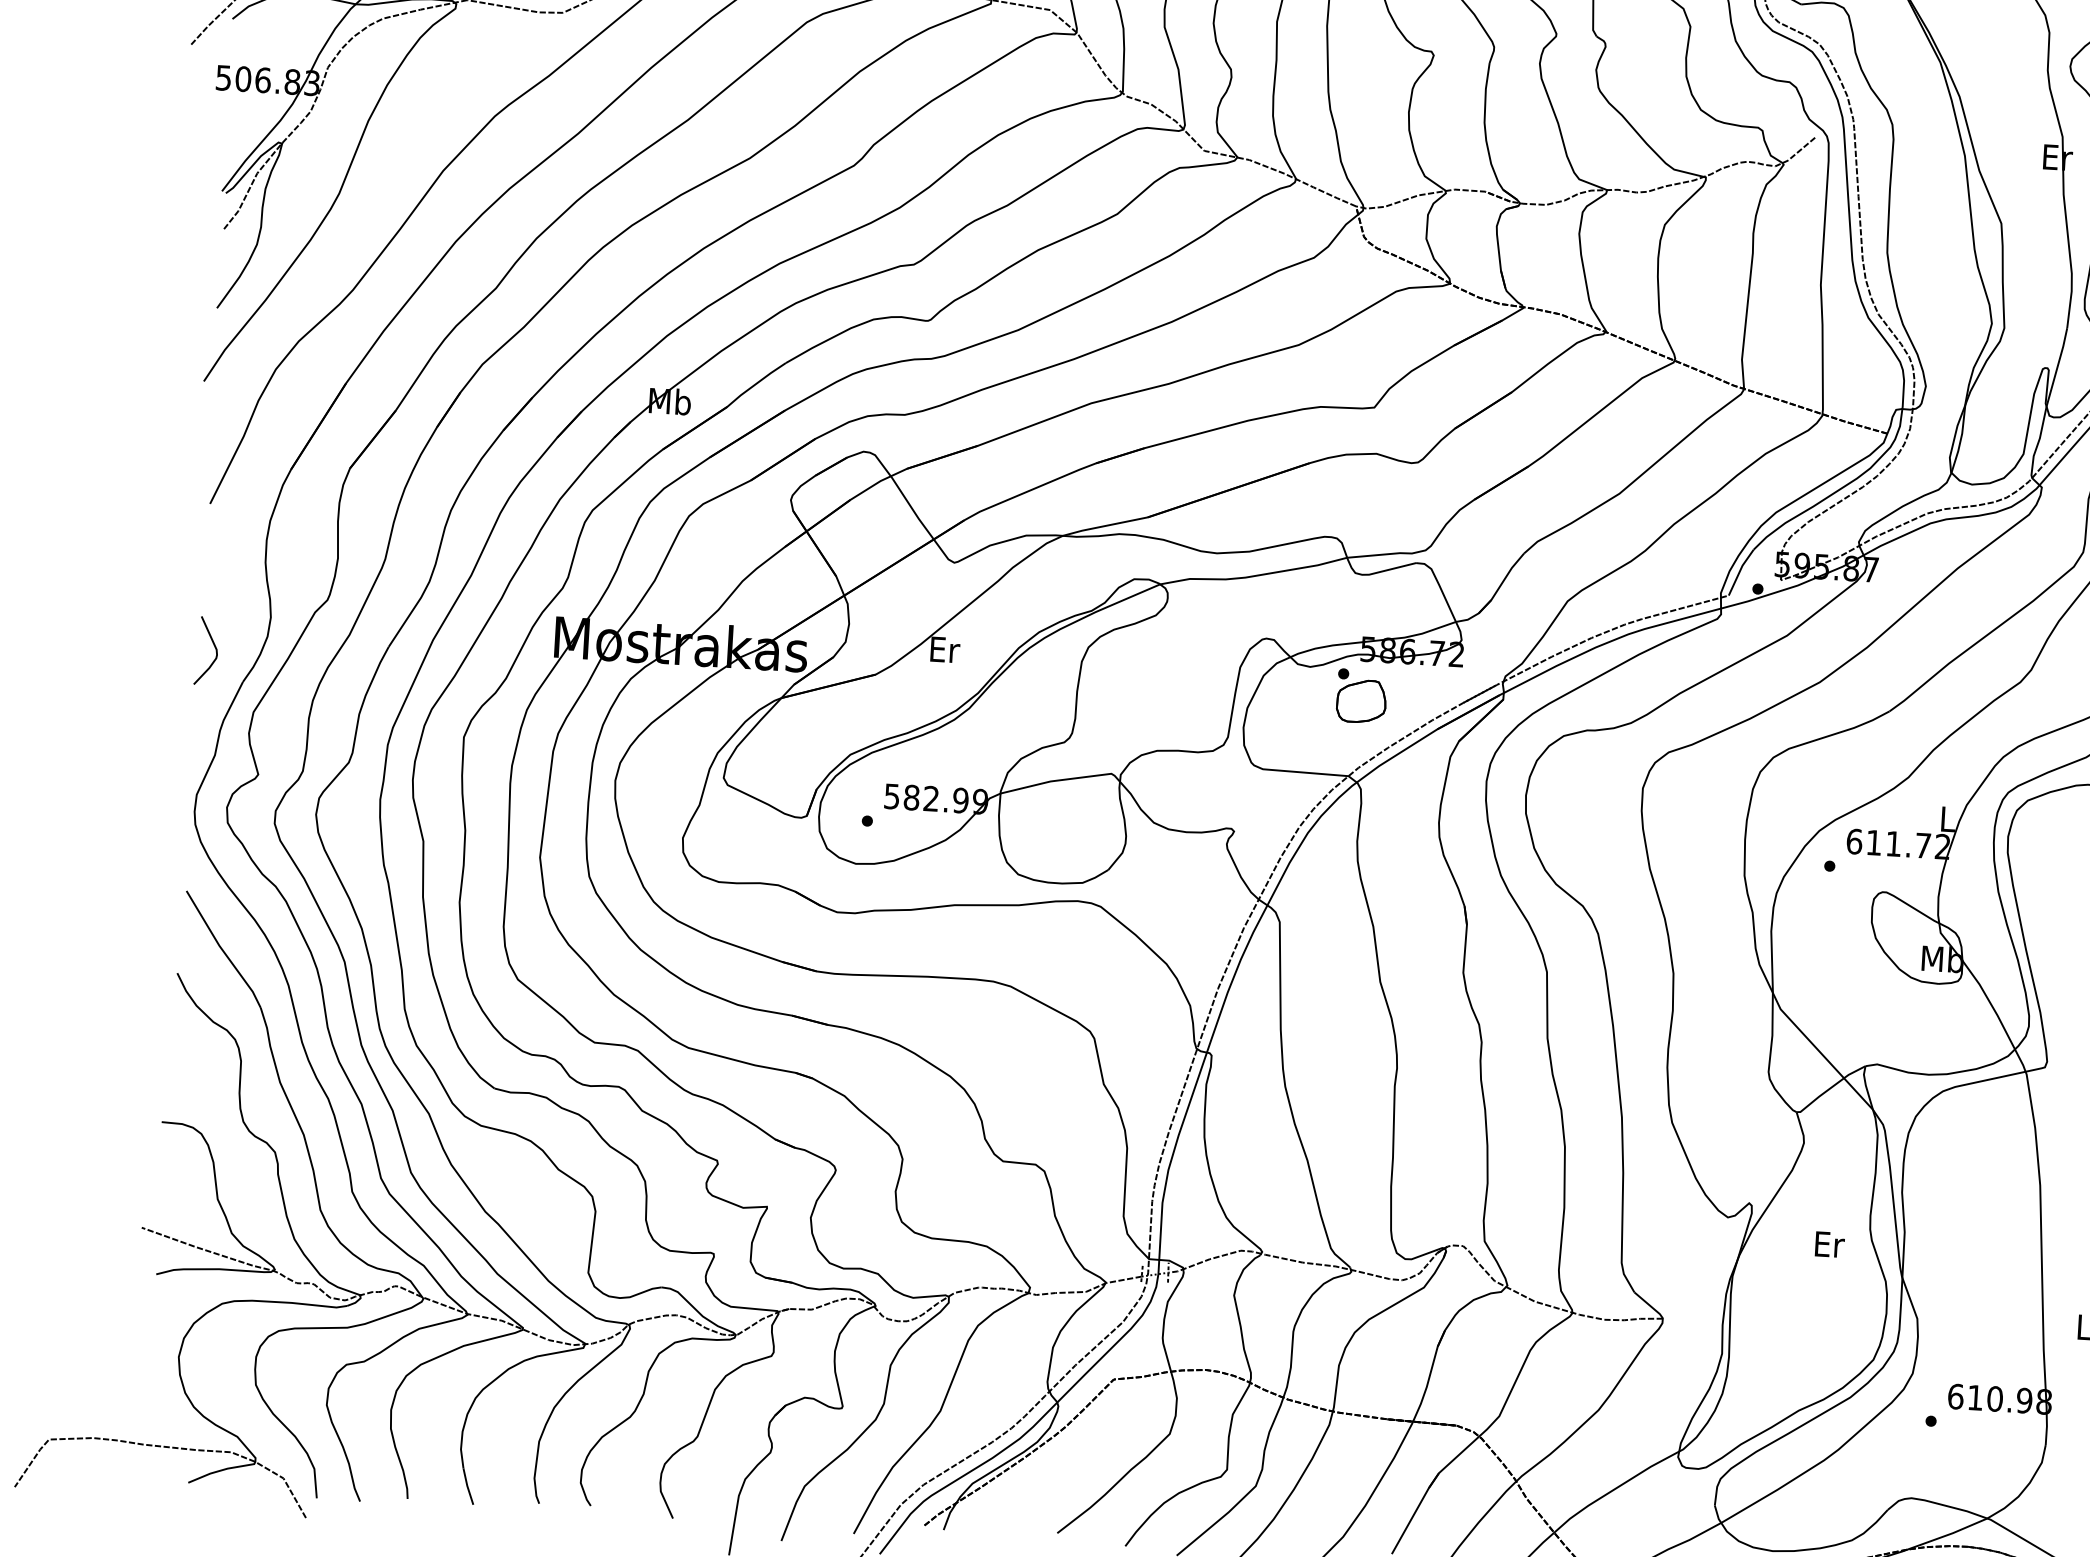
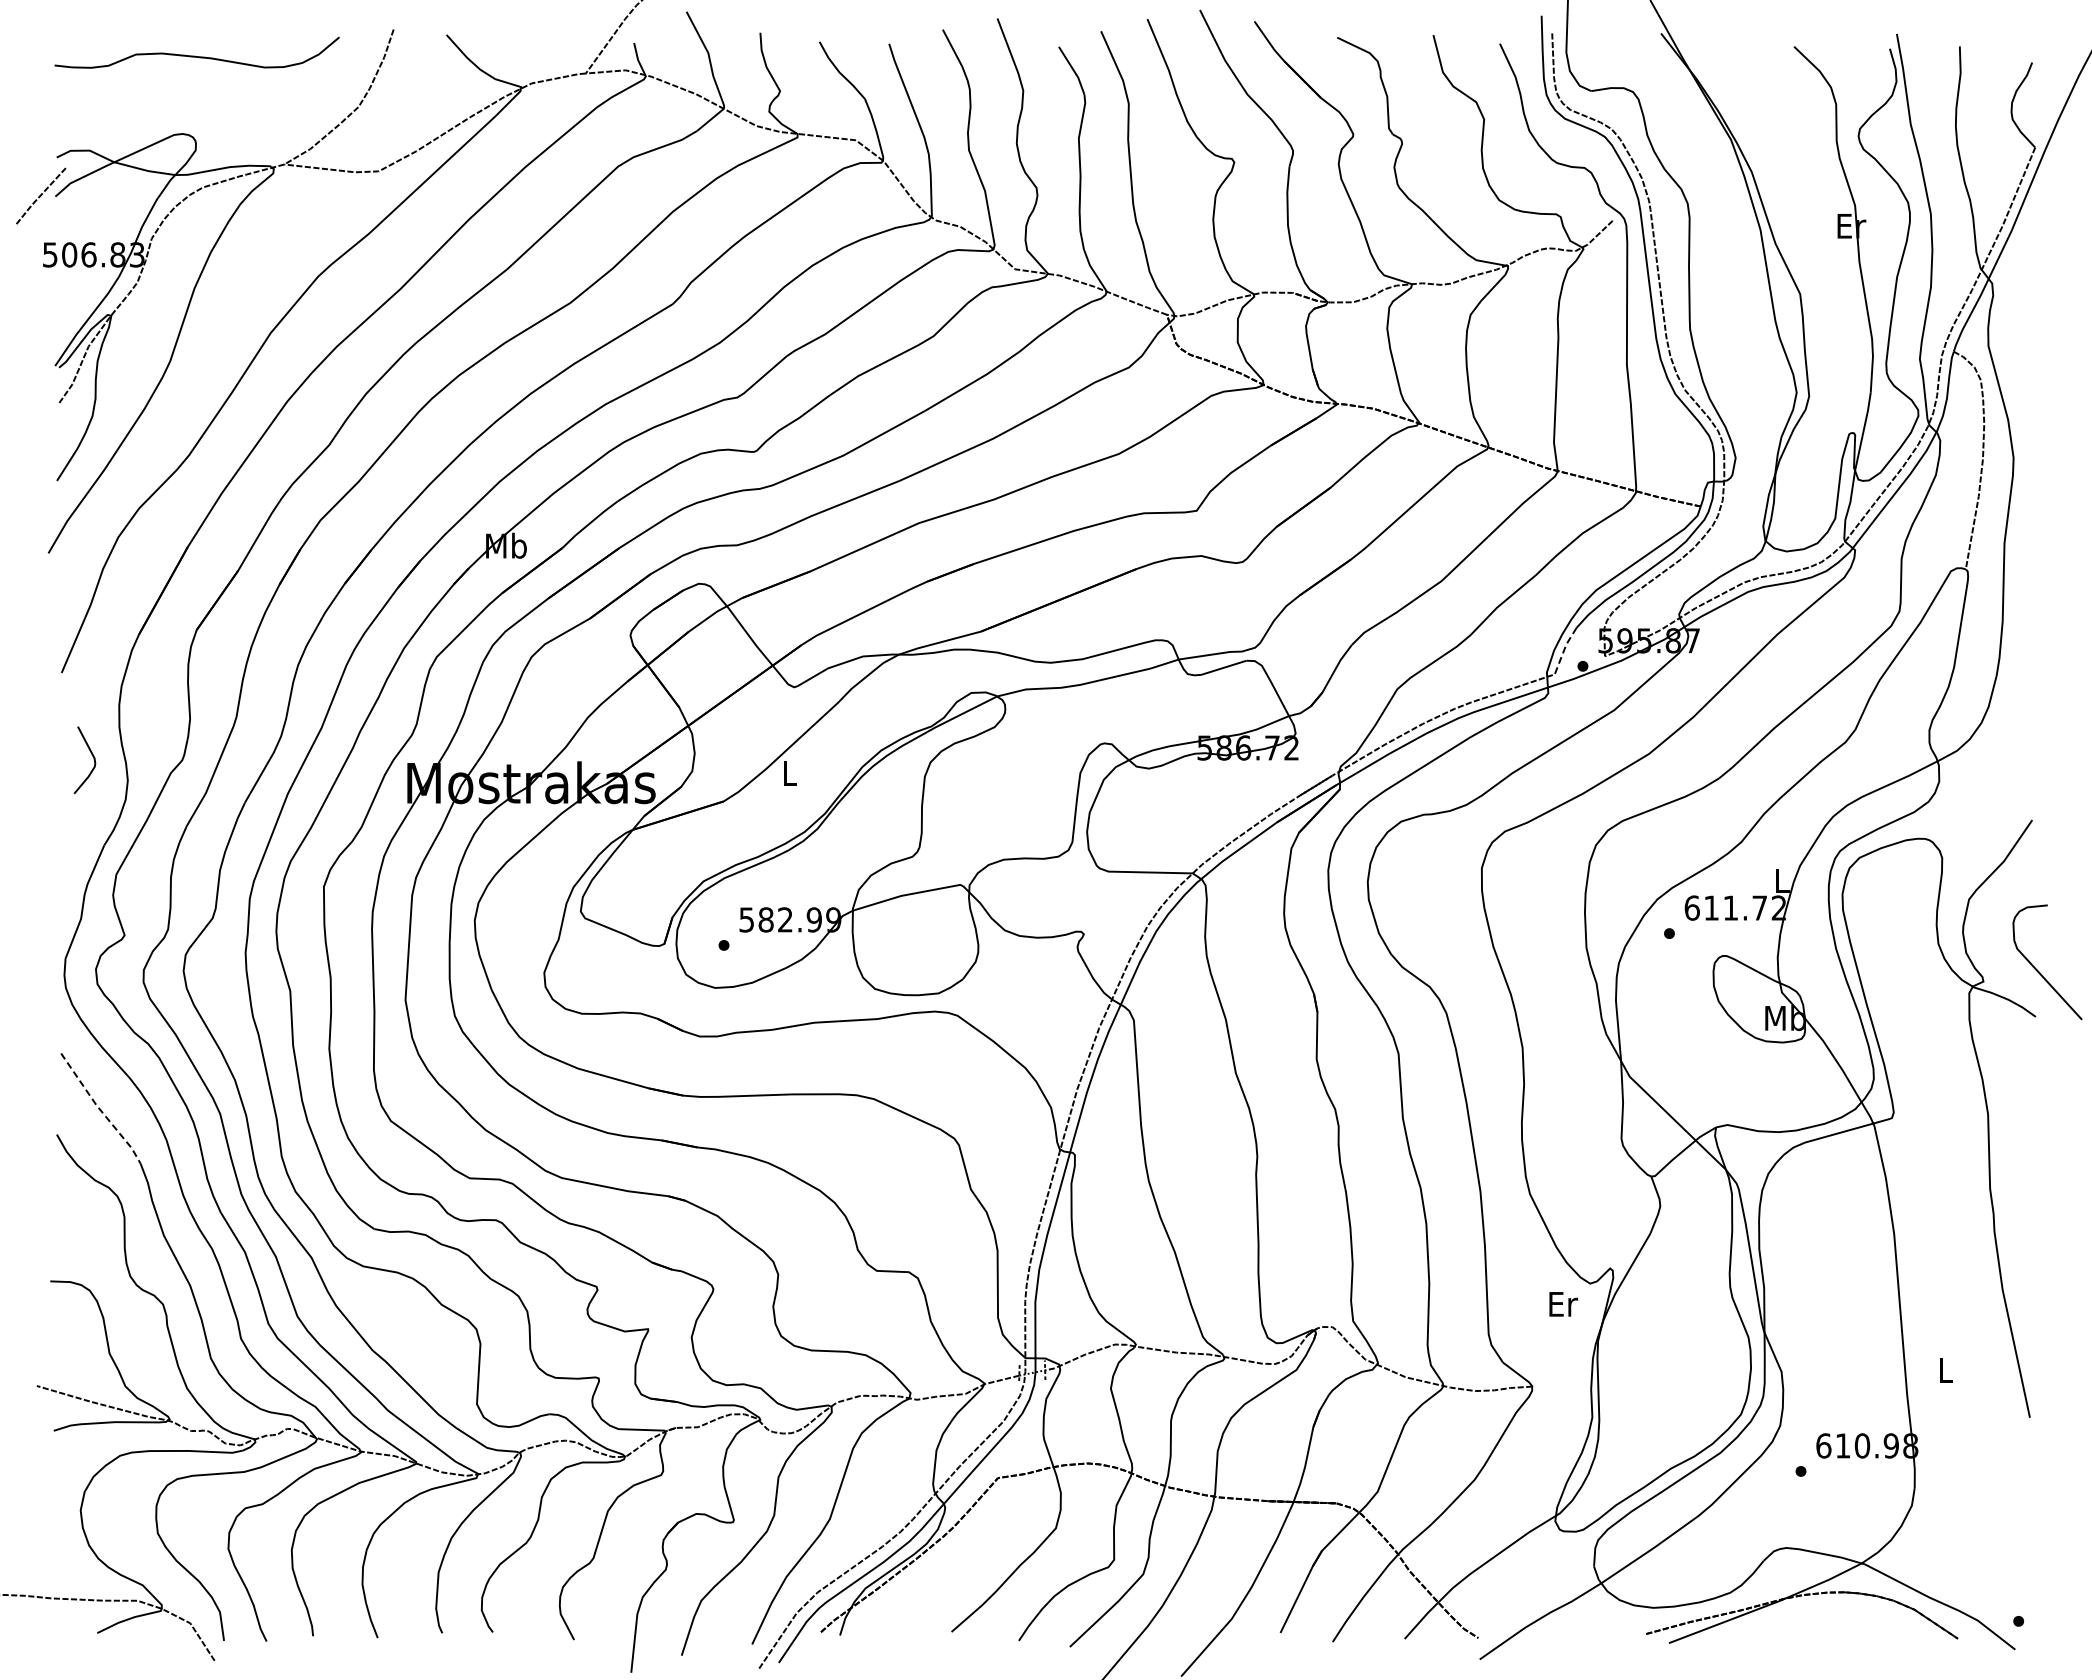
line: (1740, 570) -> (1564, 649), solid -> dashed
curve: (214, 647) -> (92, 756), moved
text: (945, 650) -> (790, 773), Er -> L
part: (1361, 696) -> (1200, 794), removed
line: (223, 950) -> (100, 1109), solid -> dashed
text: (1829, 1244) -> (1563, 1304), moved

